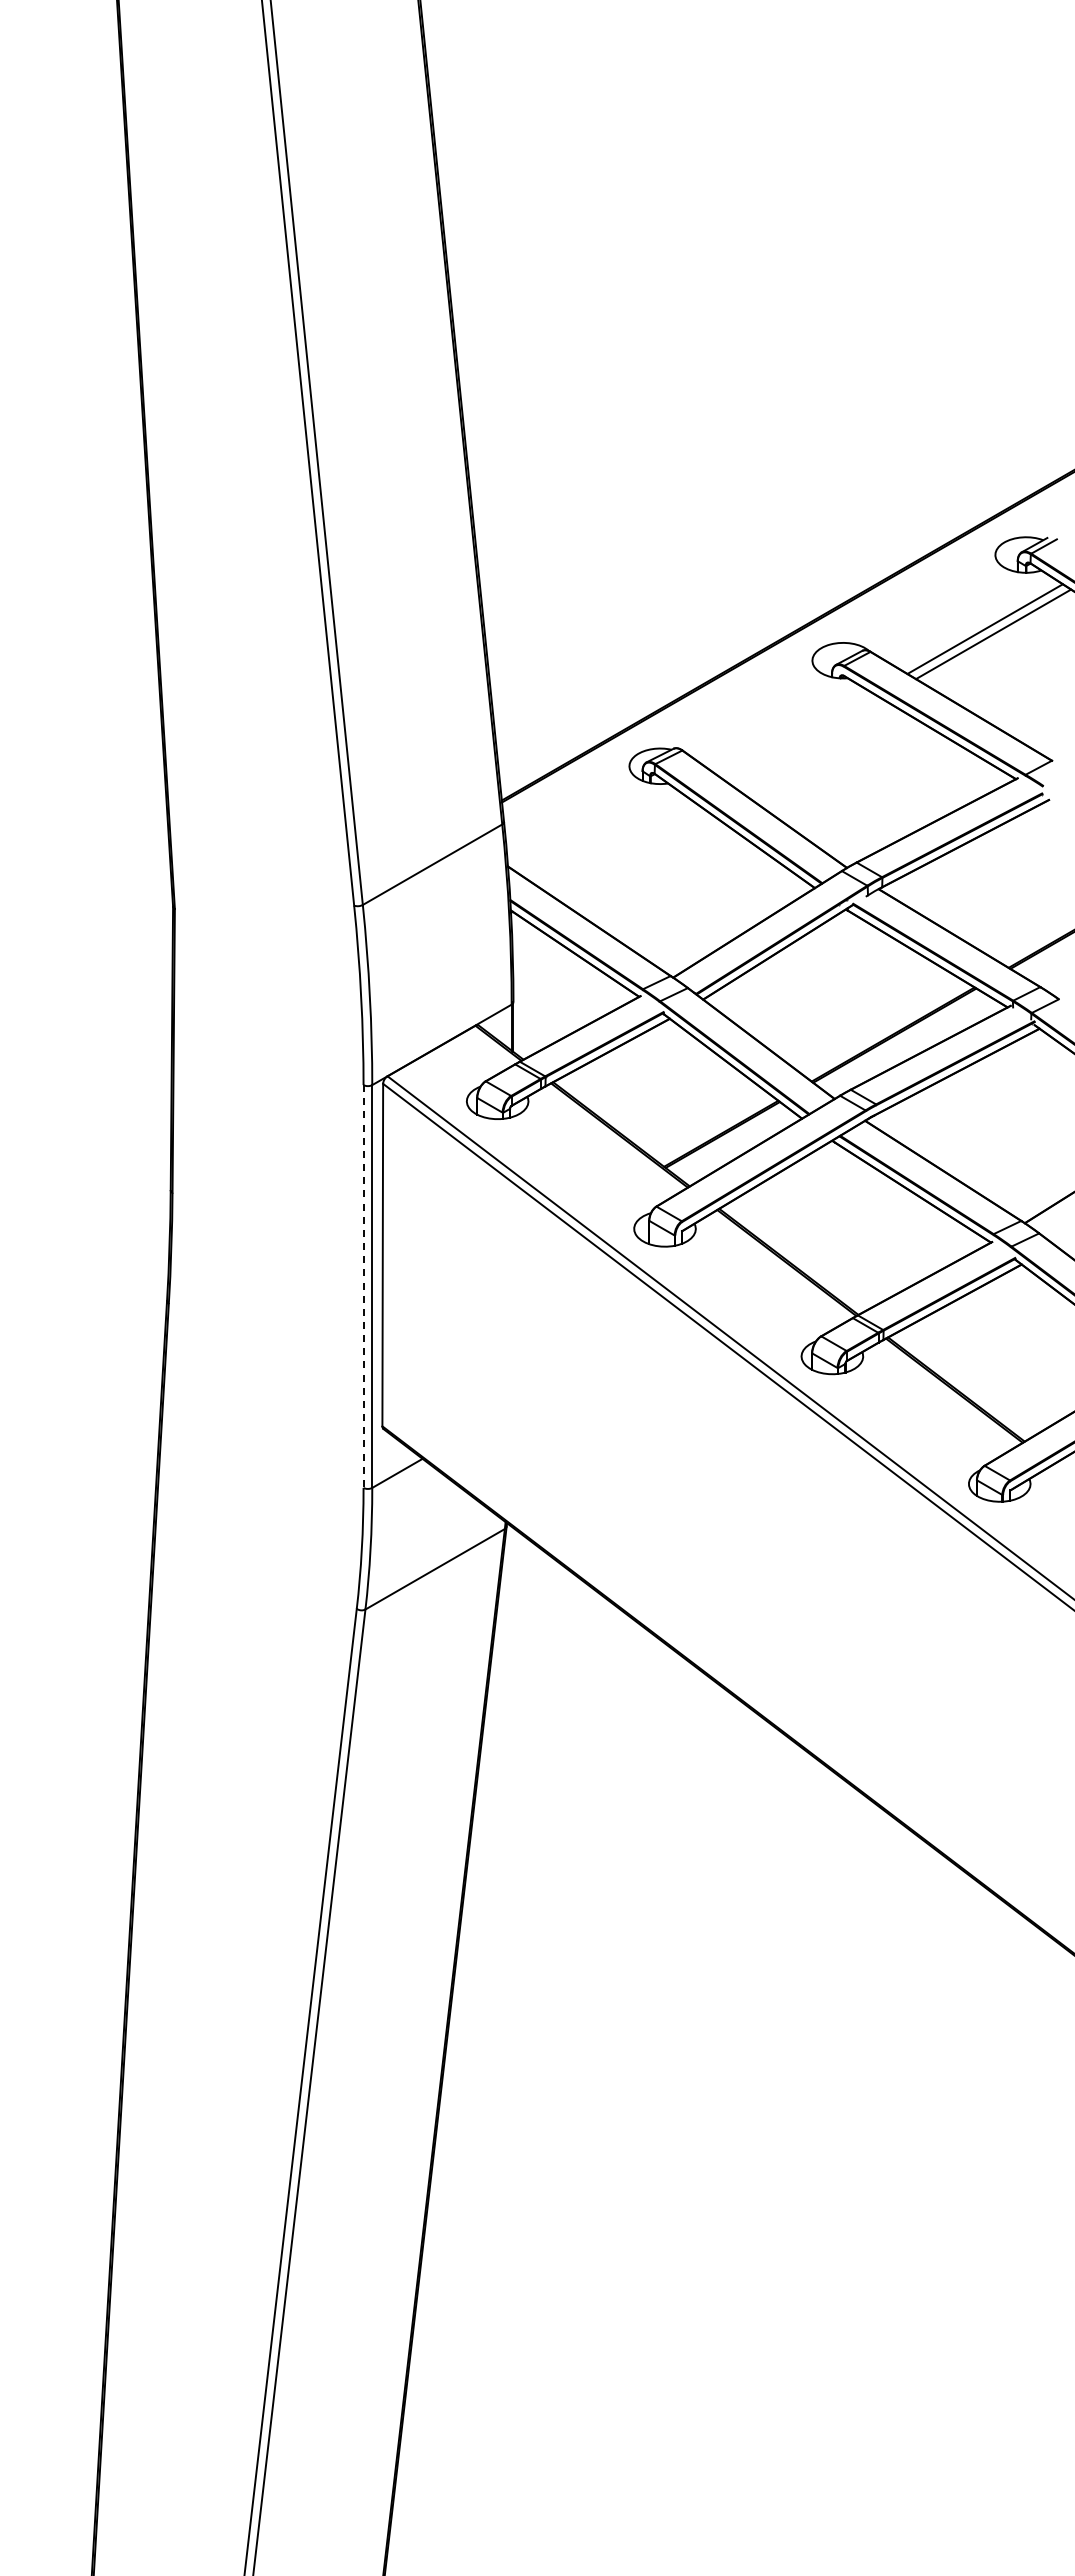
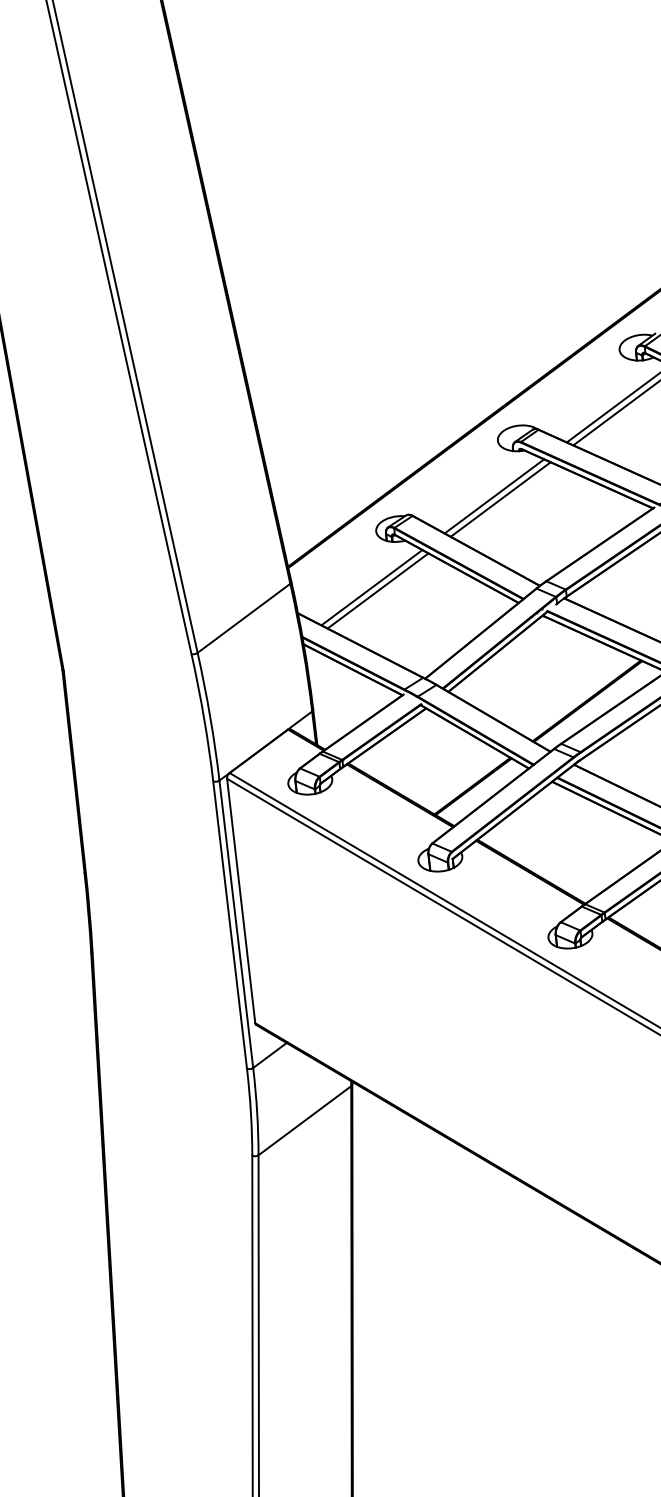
line: (798, 736) -> (494, 496), added
line: (806, 741) -> (500, 499), added
line: (614, 843) -> (372, 587), added
line: (622, 848) -> (378, 590), added
line: (363, 1287) -> (230, 925), dashed -> solid

